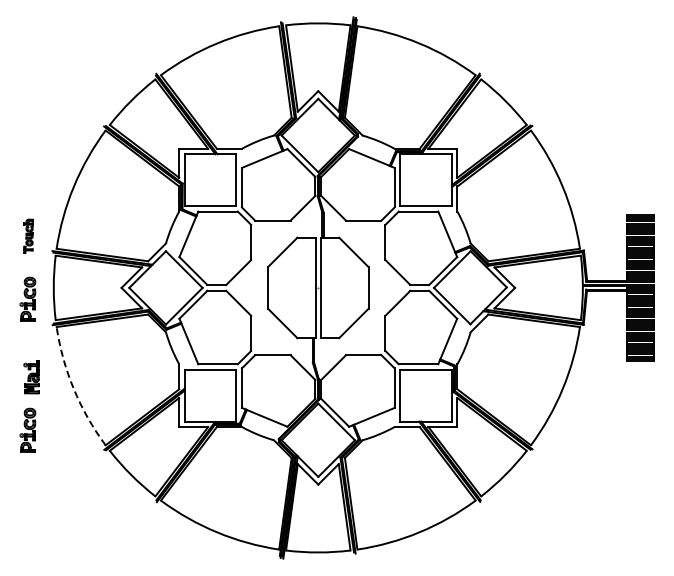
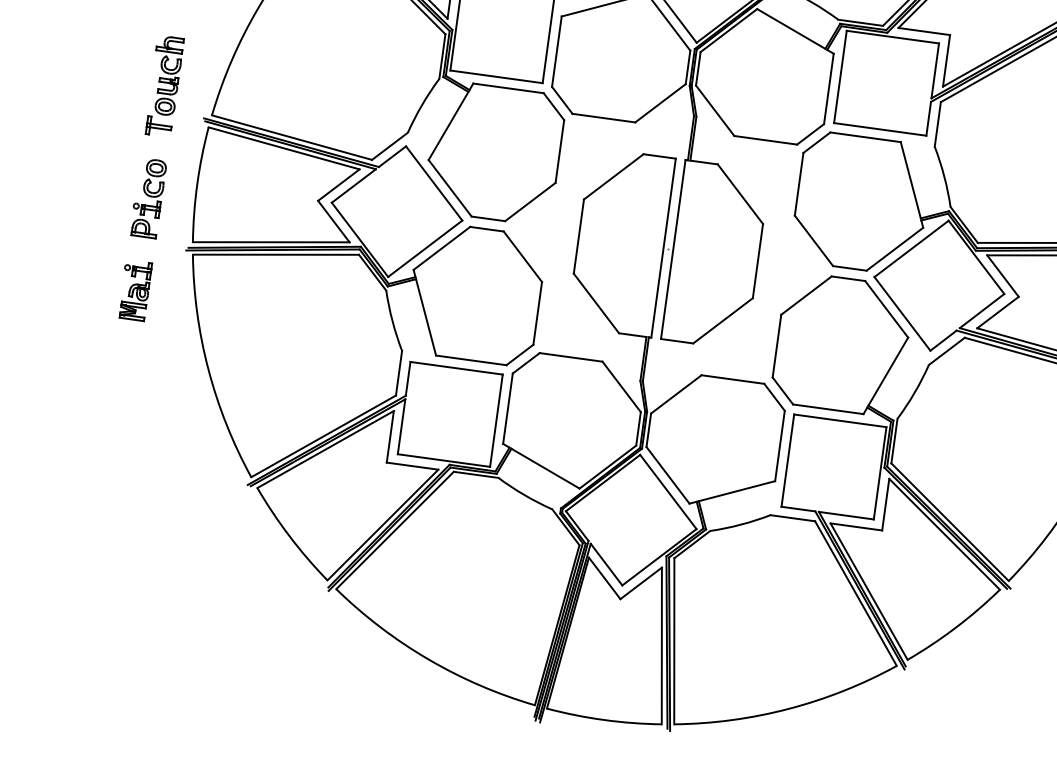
part: (28, 235) -> (165, 84), size x1.67
part: (31, 377) -> (135, 291), moved
arc: (73, 389) -> (207, 370), dashed -> solid
part: (27, 429) -> (115, 430), removed

